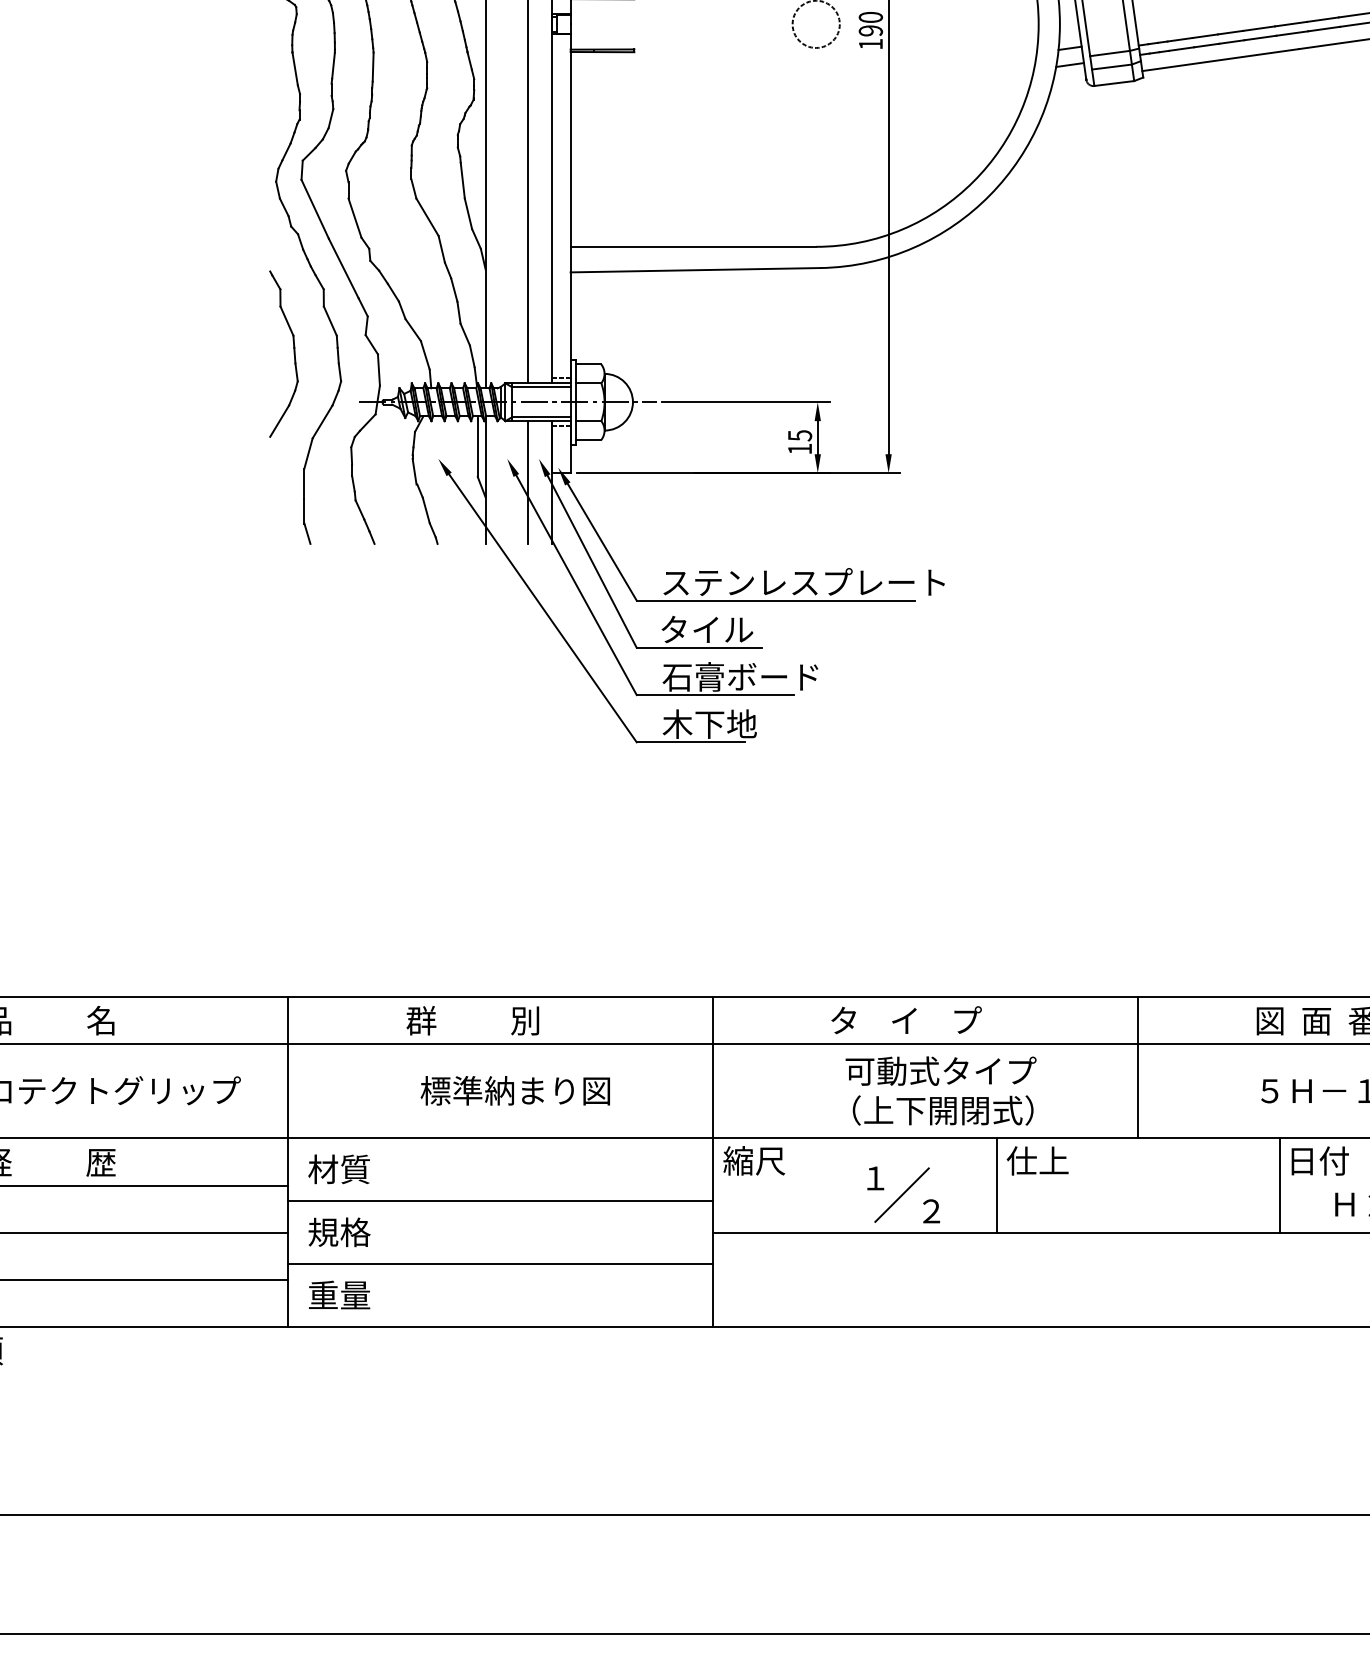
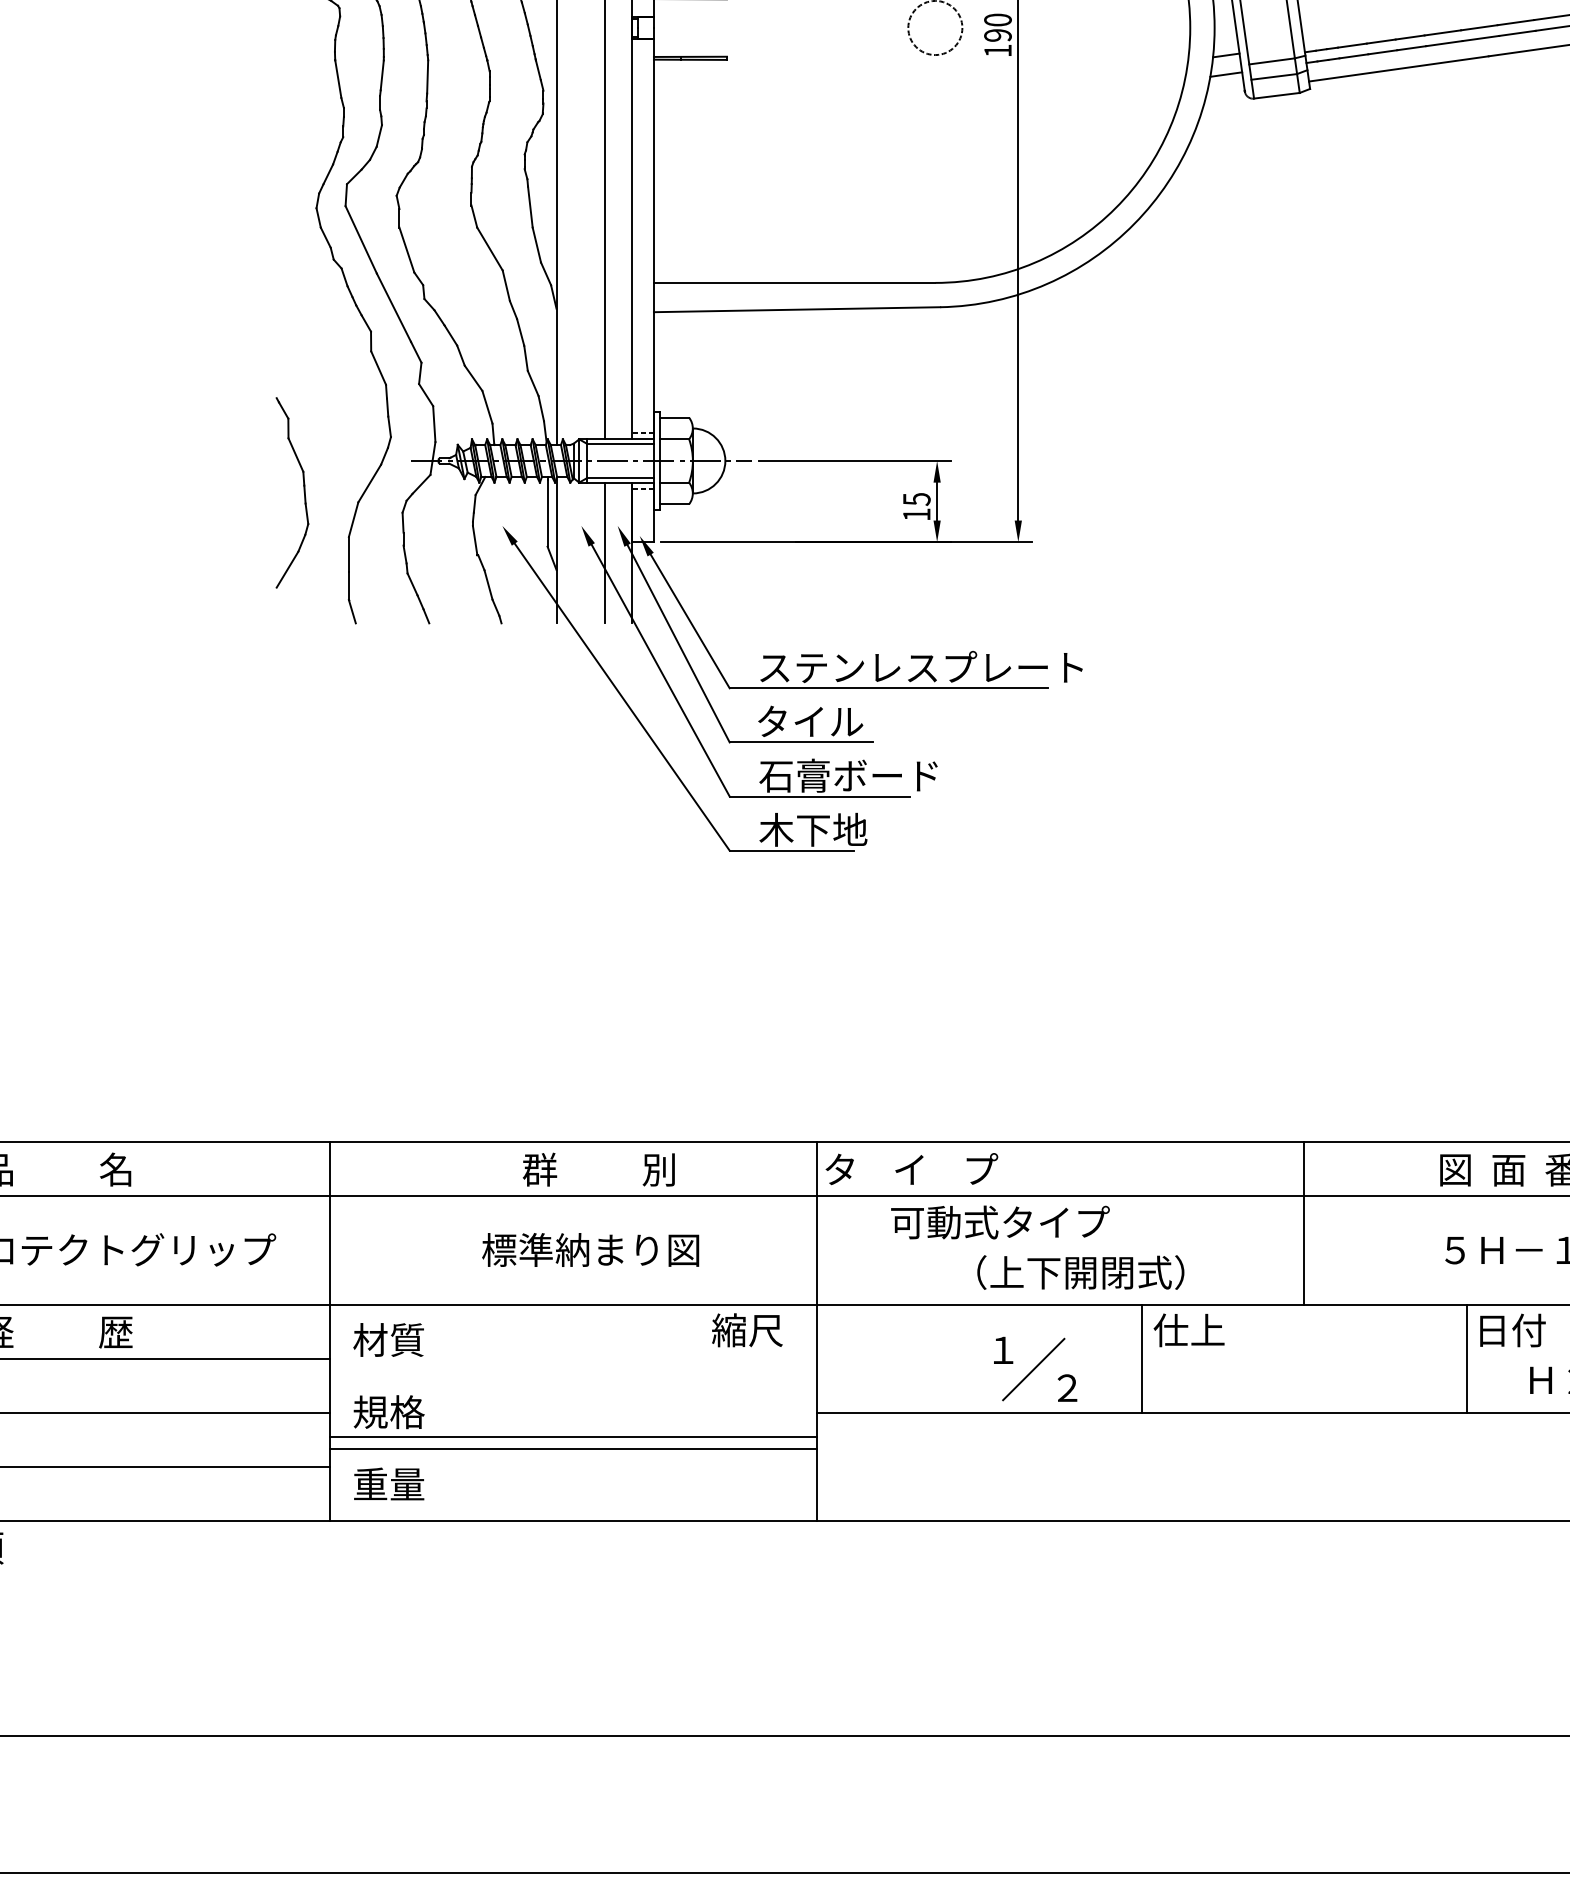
part: (293, 353) -> (303, 492), moved
text: (472, 1020) -> (598, 1169), moved
text: (906, 1020) -> (911, 1169), moved
text: (941, 1071) -> (1000, 1222), moved
text: (754, 1161) -> (747, 1330), moved
line: (500, 1201) -> (573, 1436), moved

